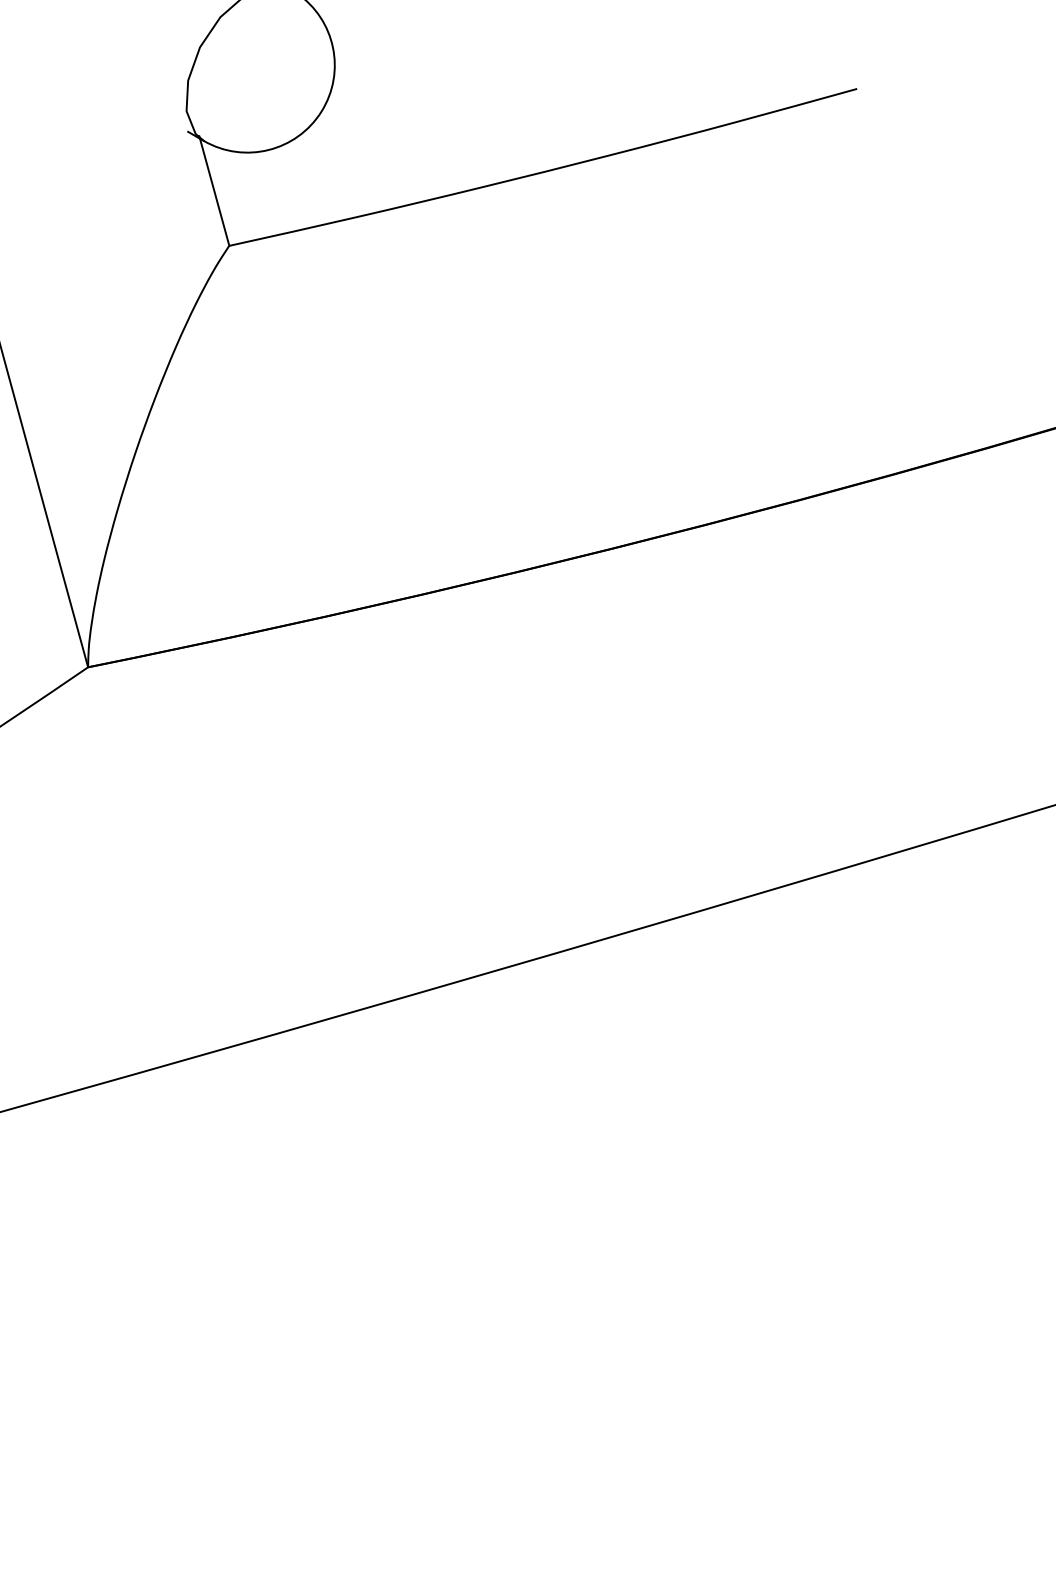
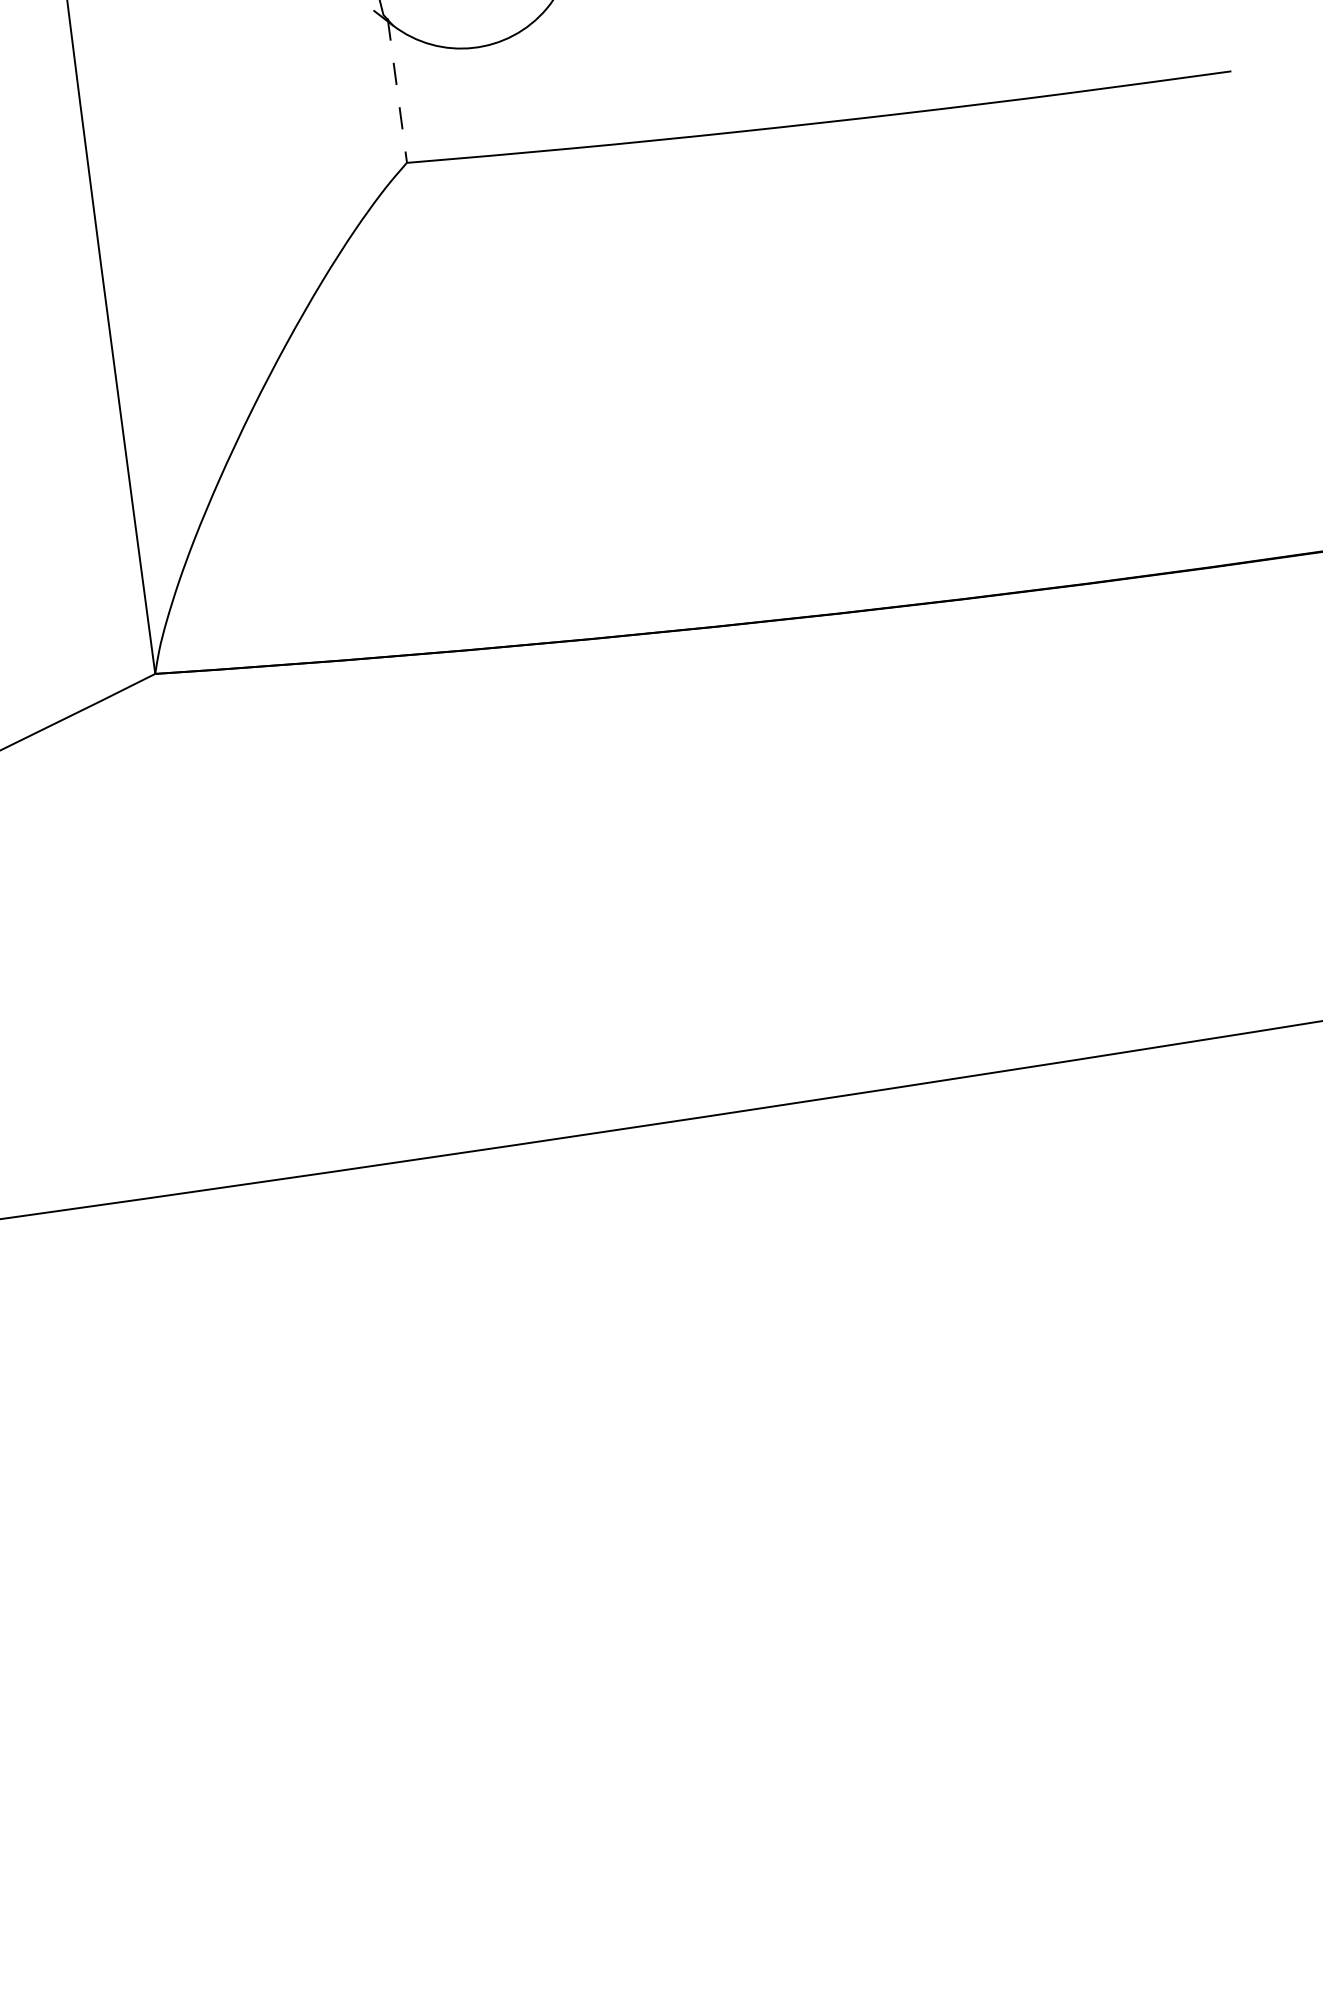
line: (214, 191) -> (397, 91), solid -> dashed

